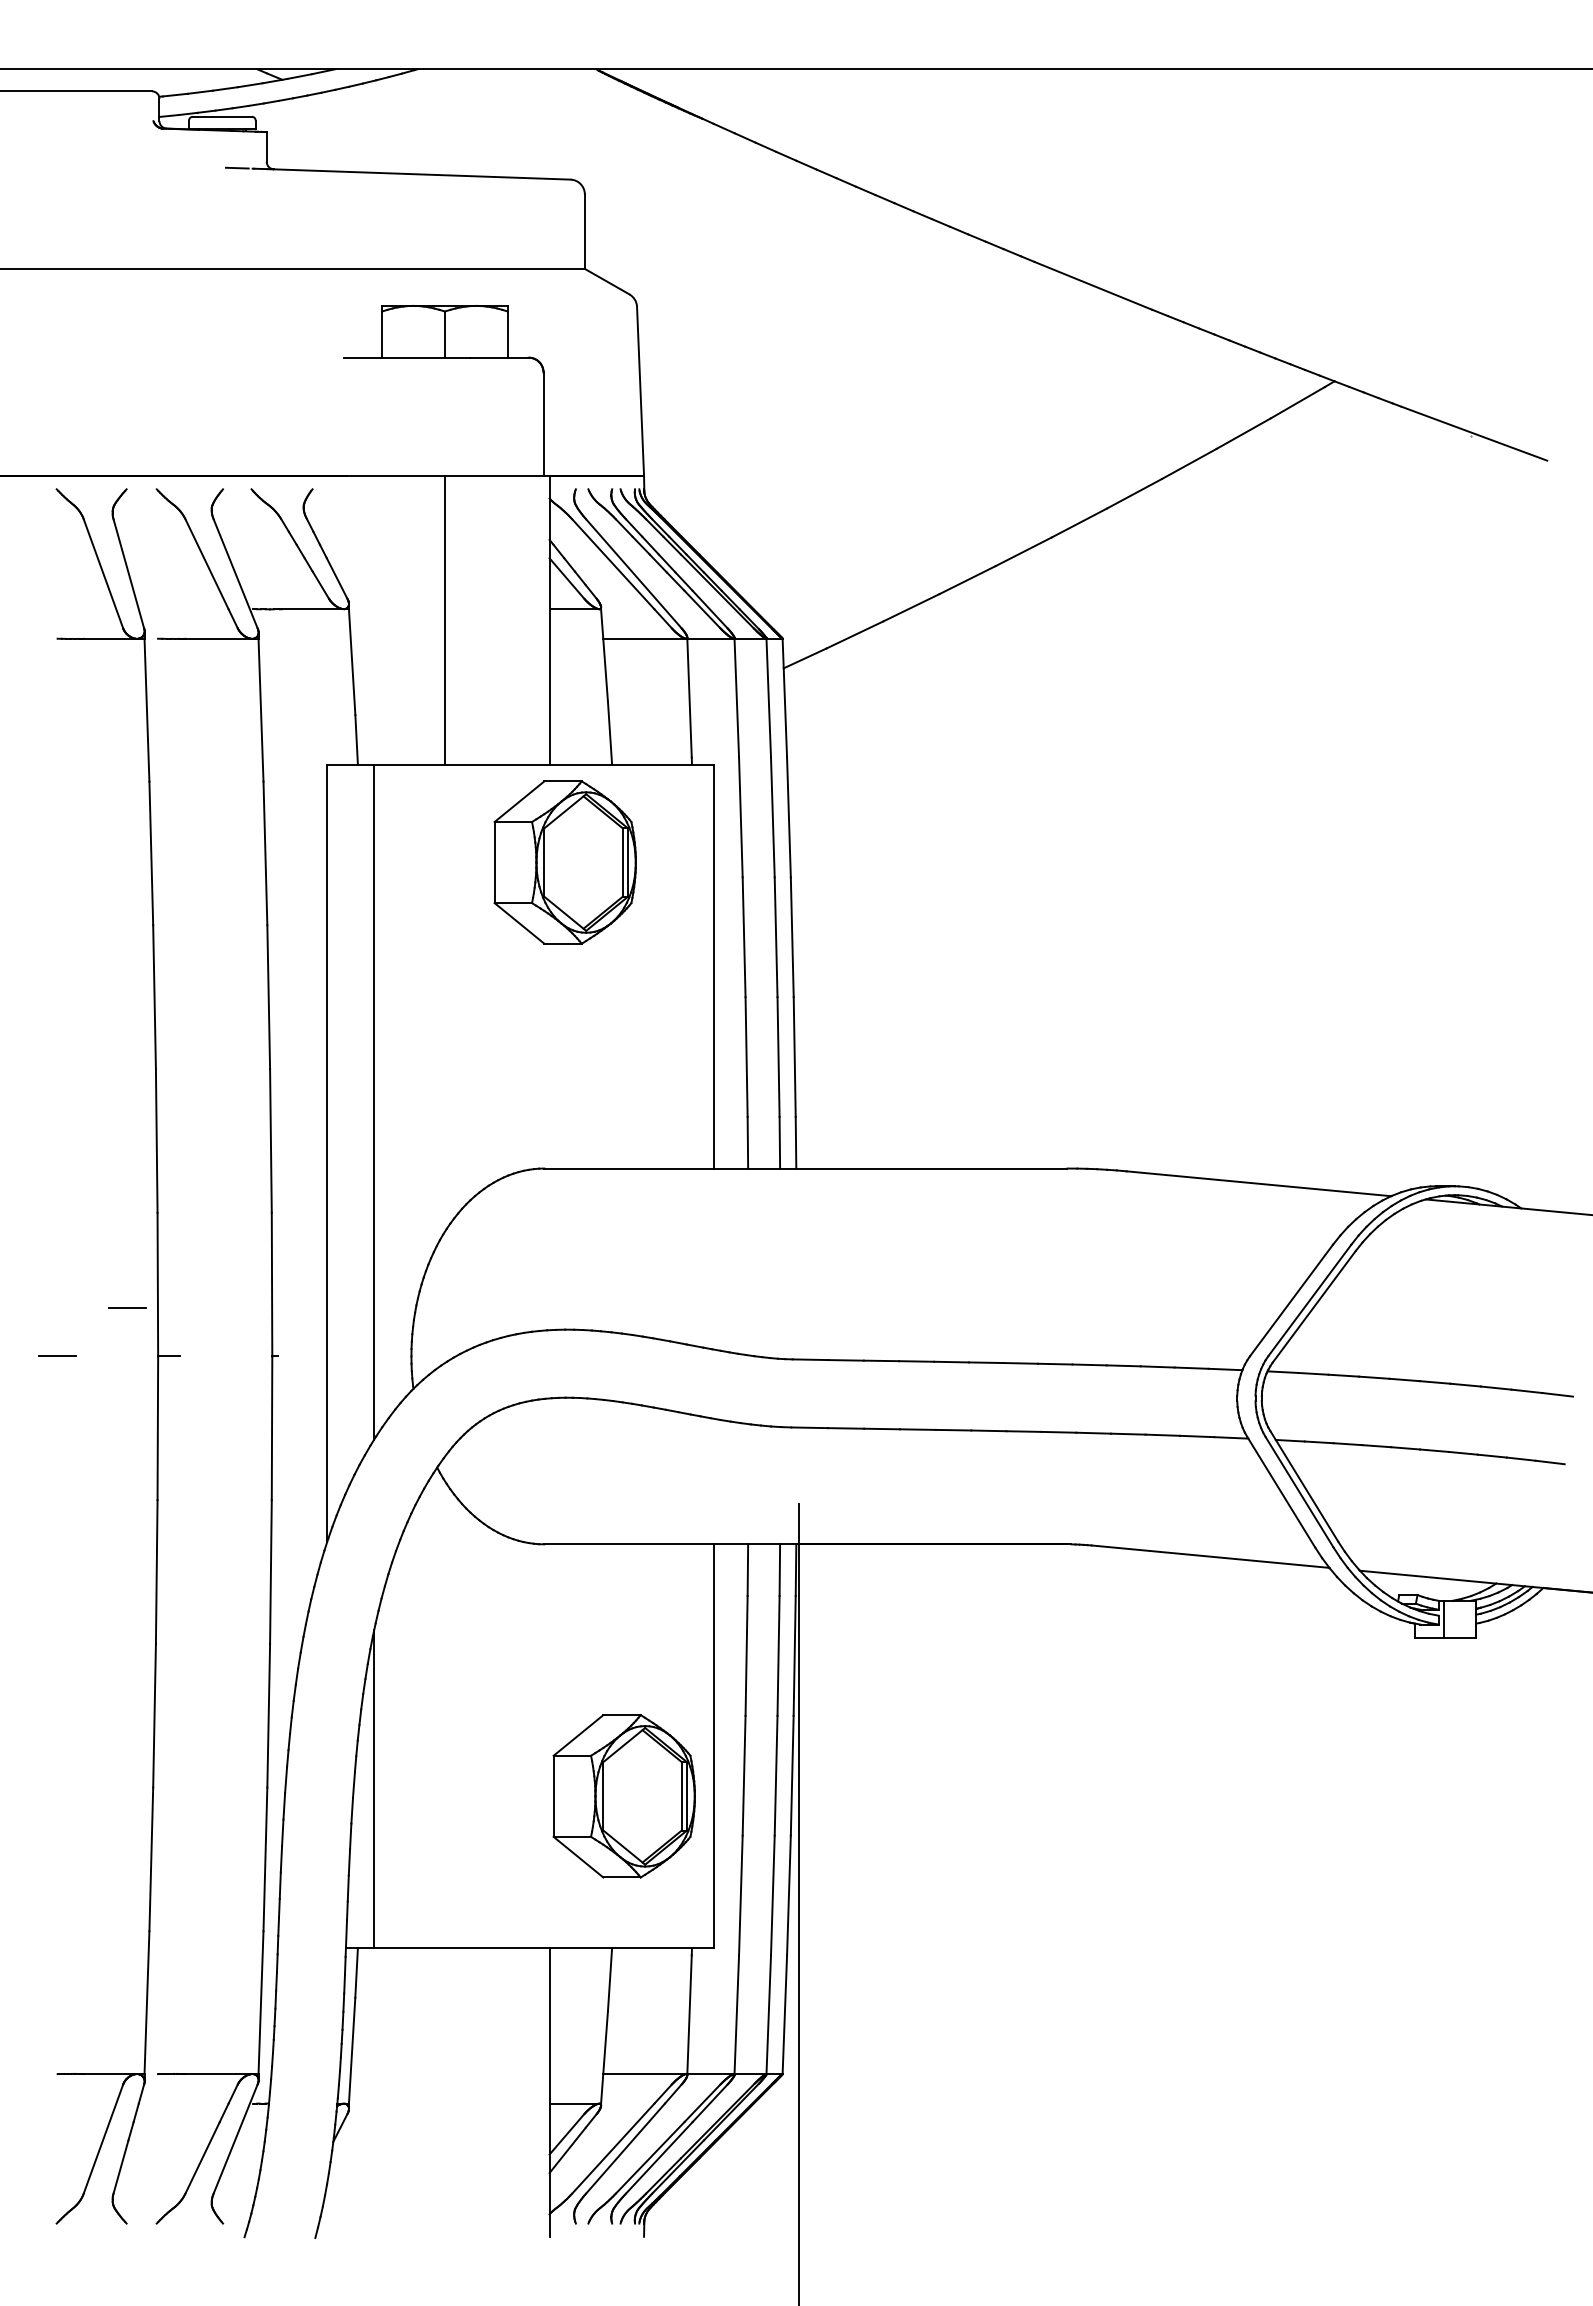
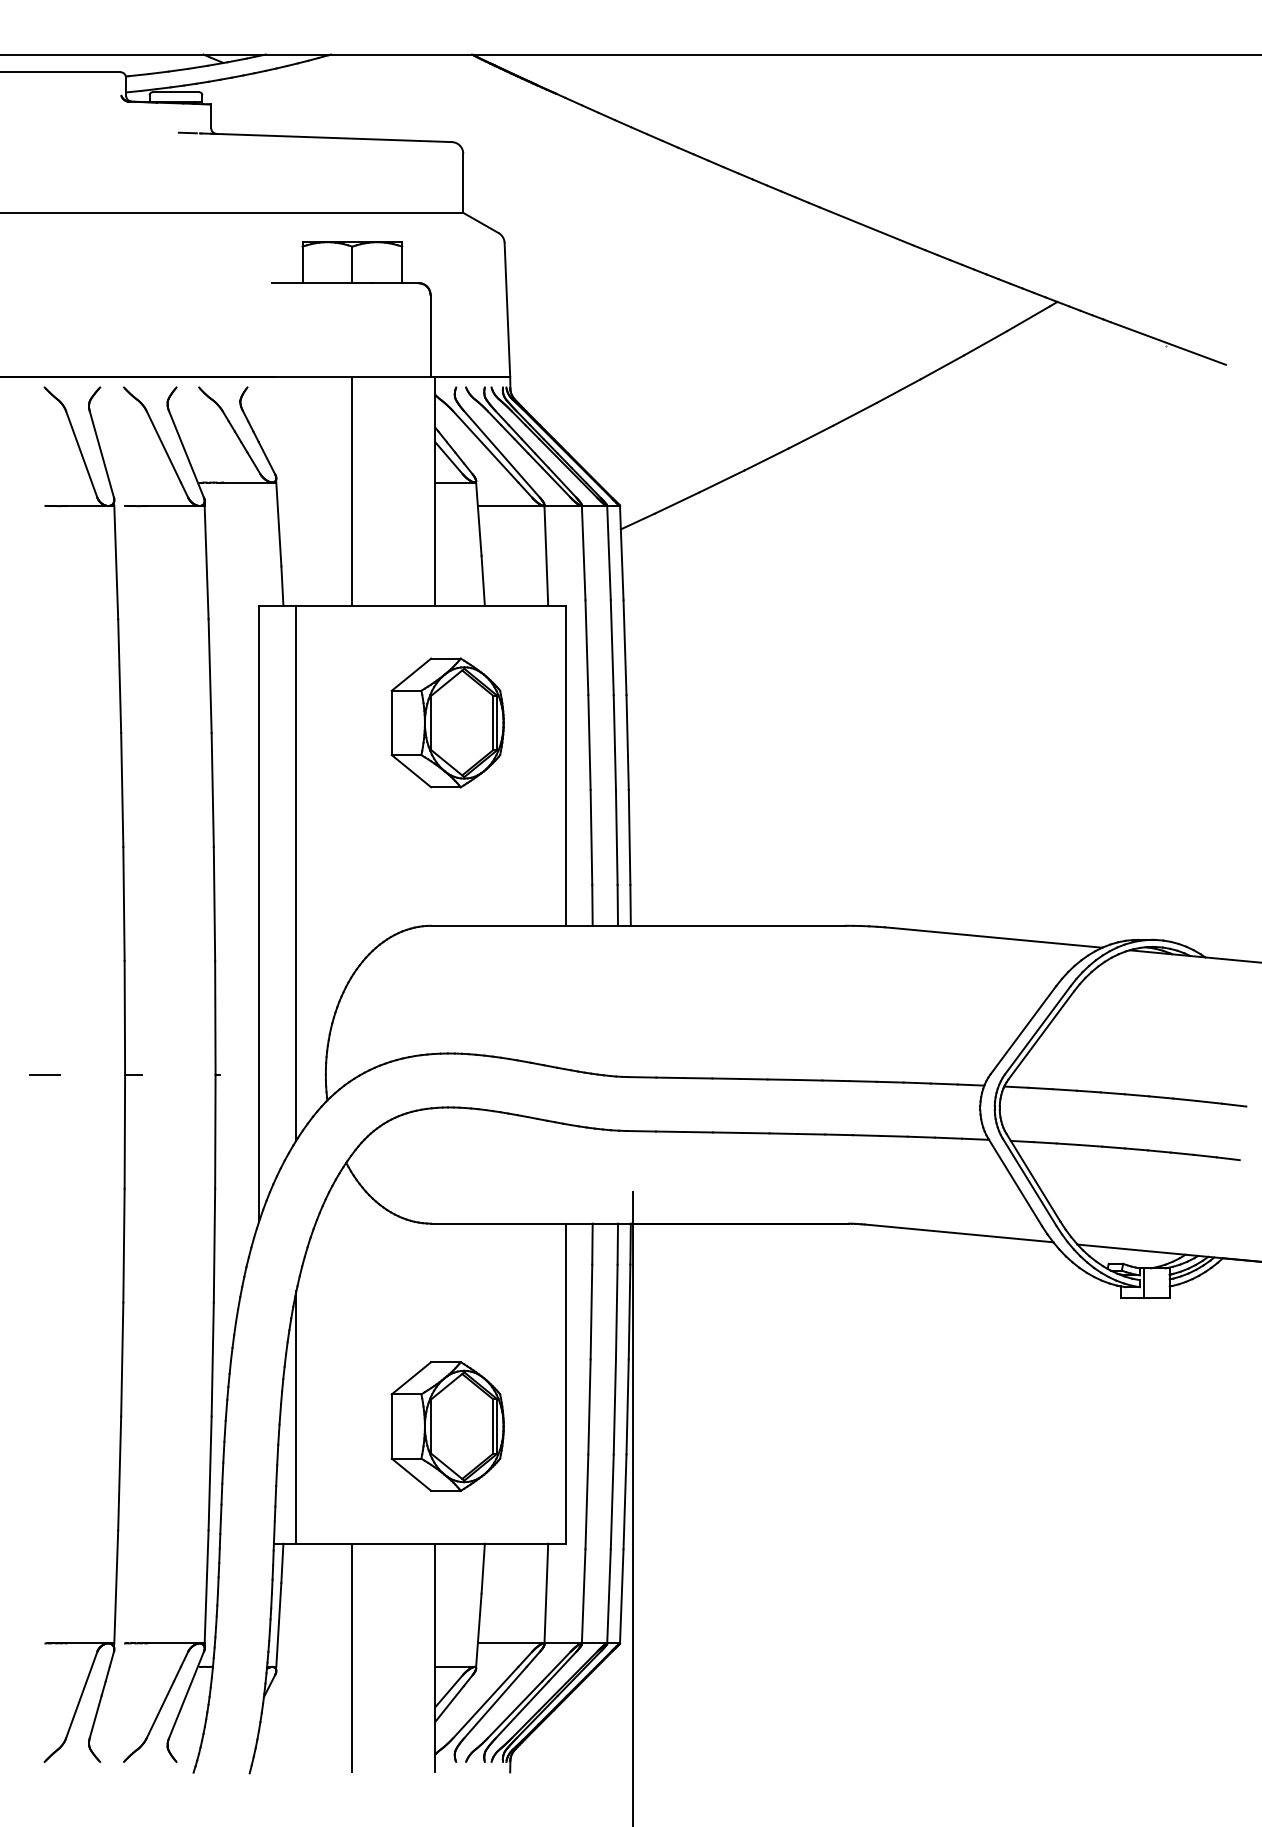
part: (564, 862) -> (447, 722), moved
line: (127, 1307) -> (100, 1035), removed
part: (623, 1796) -> (447, 1426), moved
line: (444, 2092) -> (352, 1658), added

